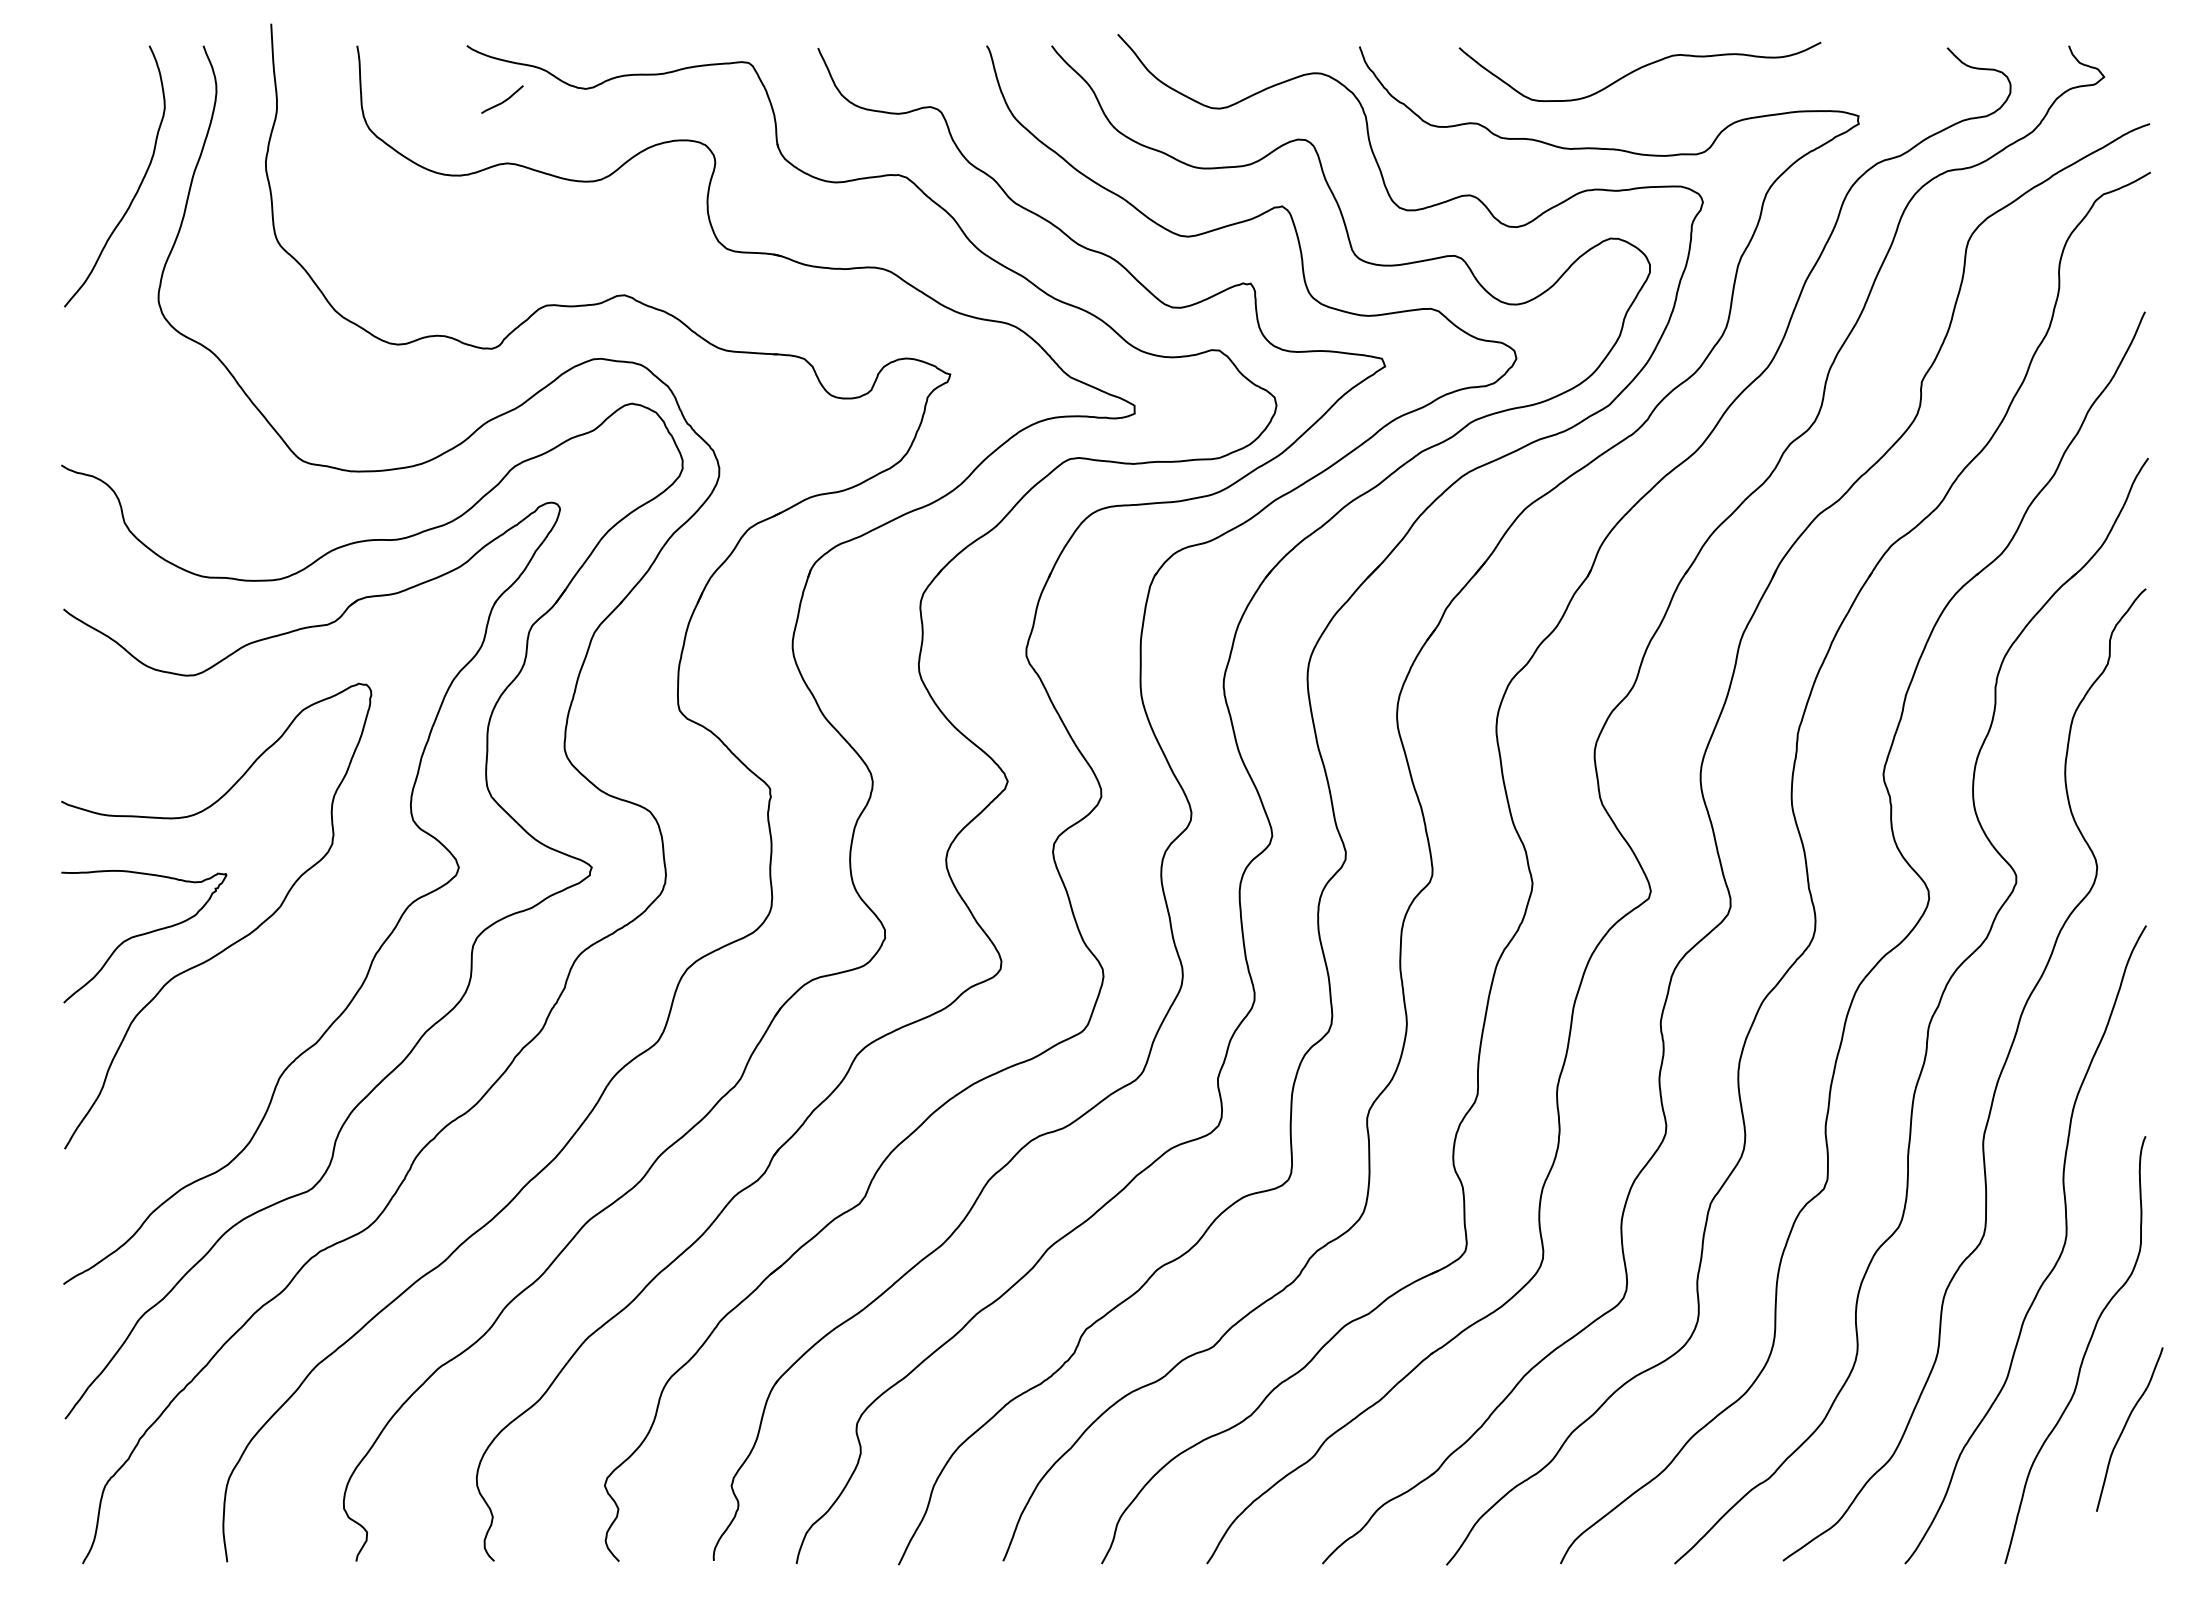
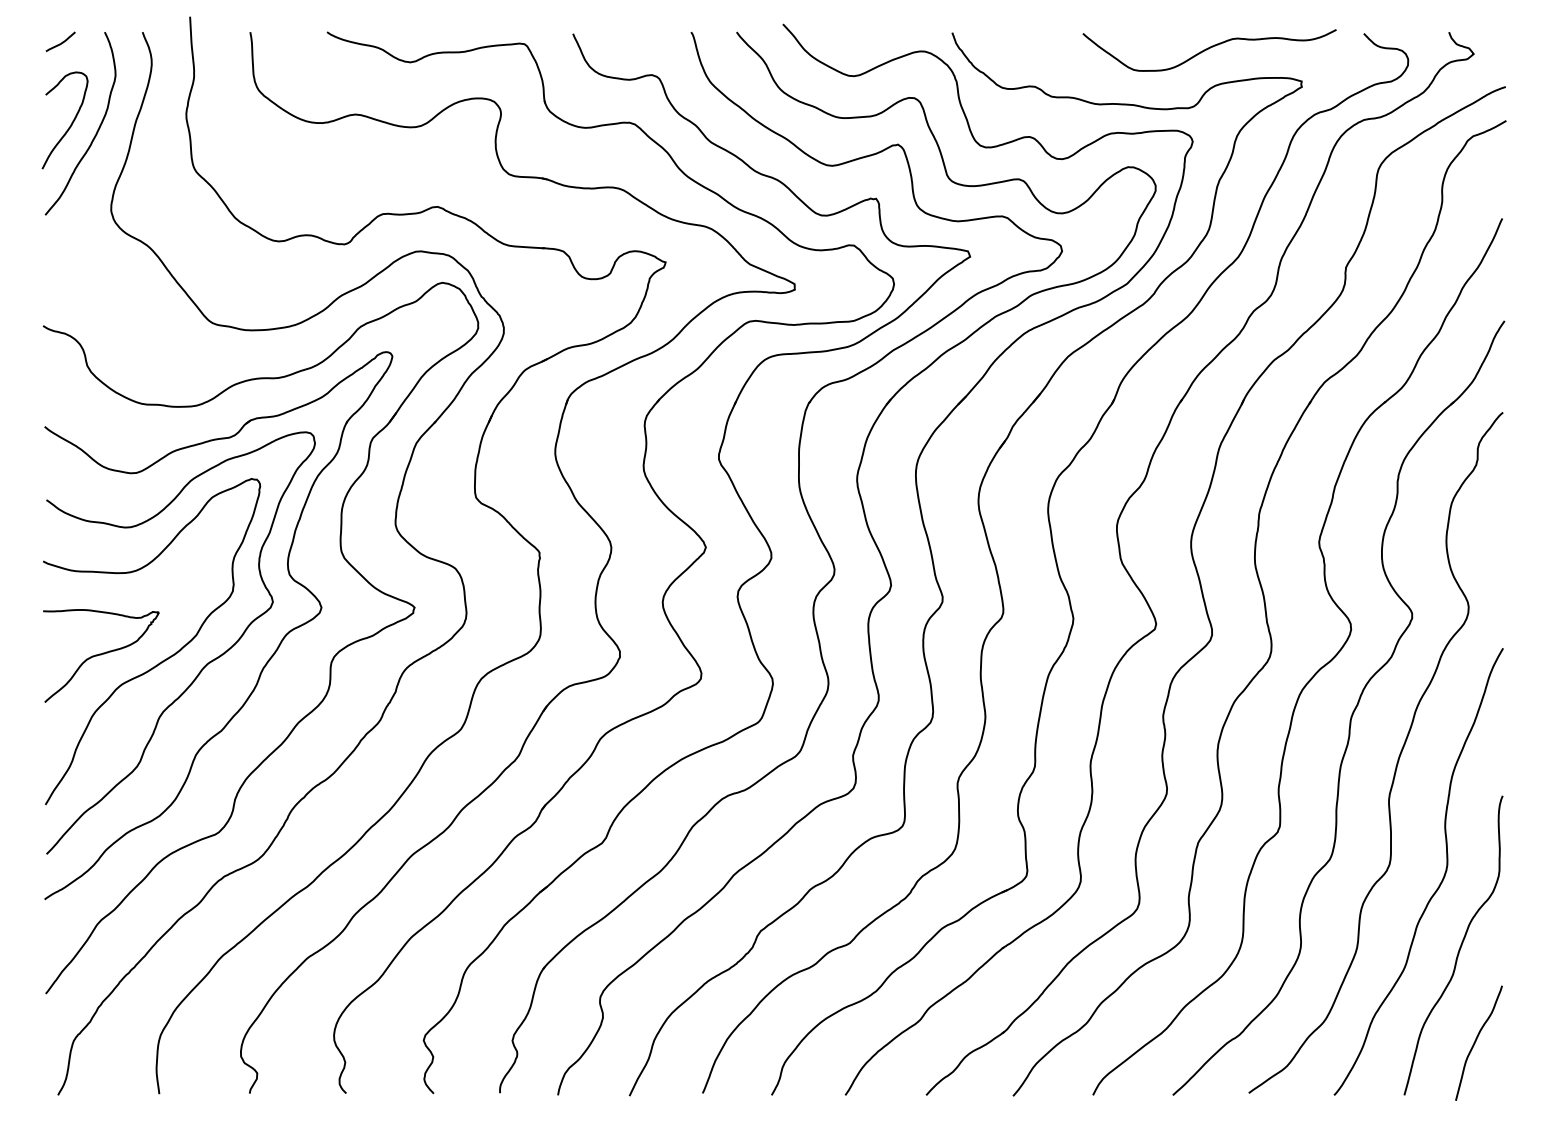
curve: (1639, 69) -> (1209, 48), moved
curve: (503, 100) -> (61, 42), moved
curve: (101, 176) -> (71, 123), added
curve: (291, 951) -> (204, 666), added
curve: (2125, 1427) -> (1476, 1041), moved

